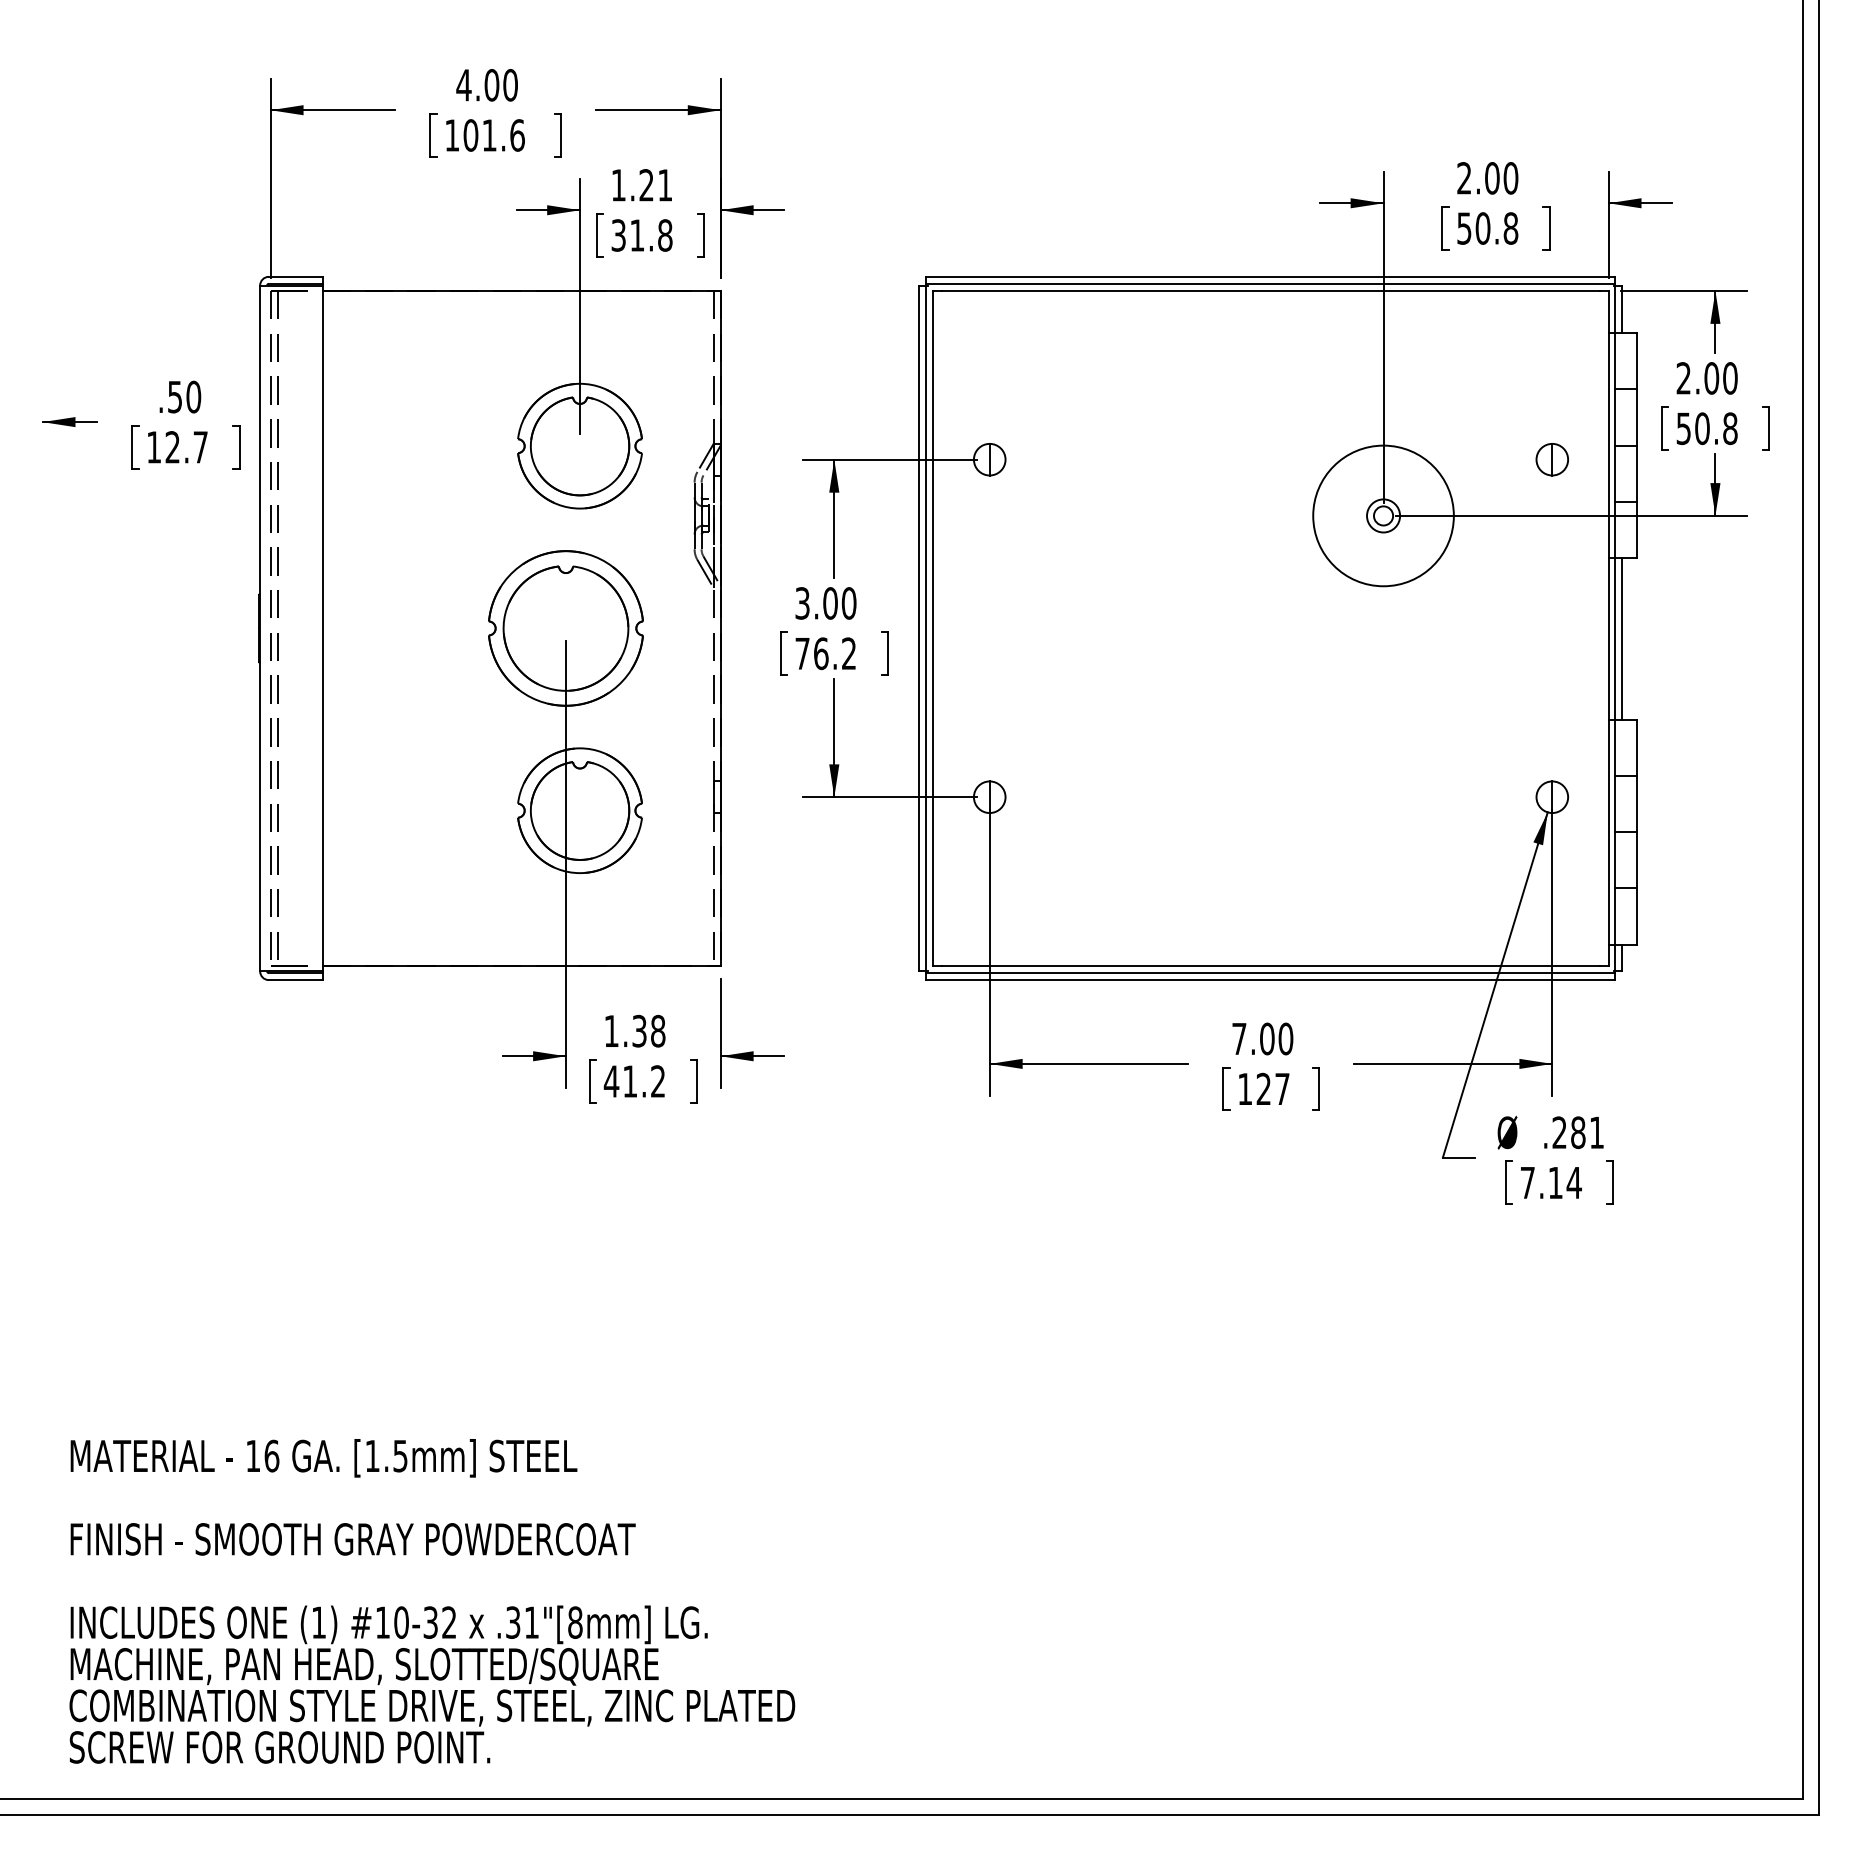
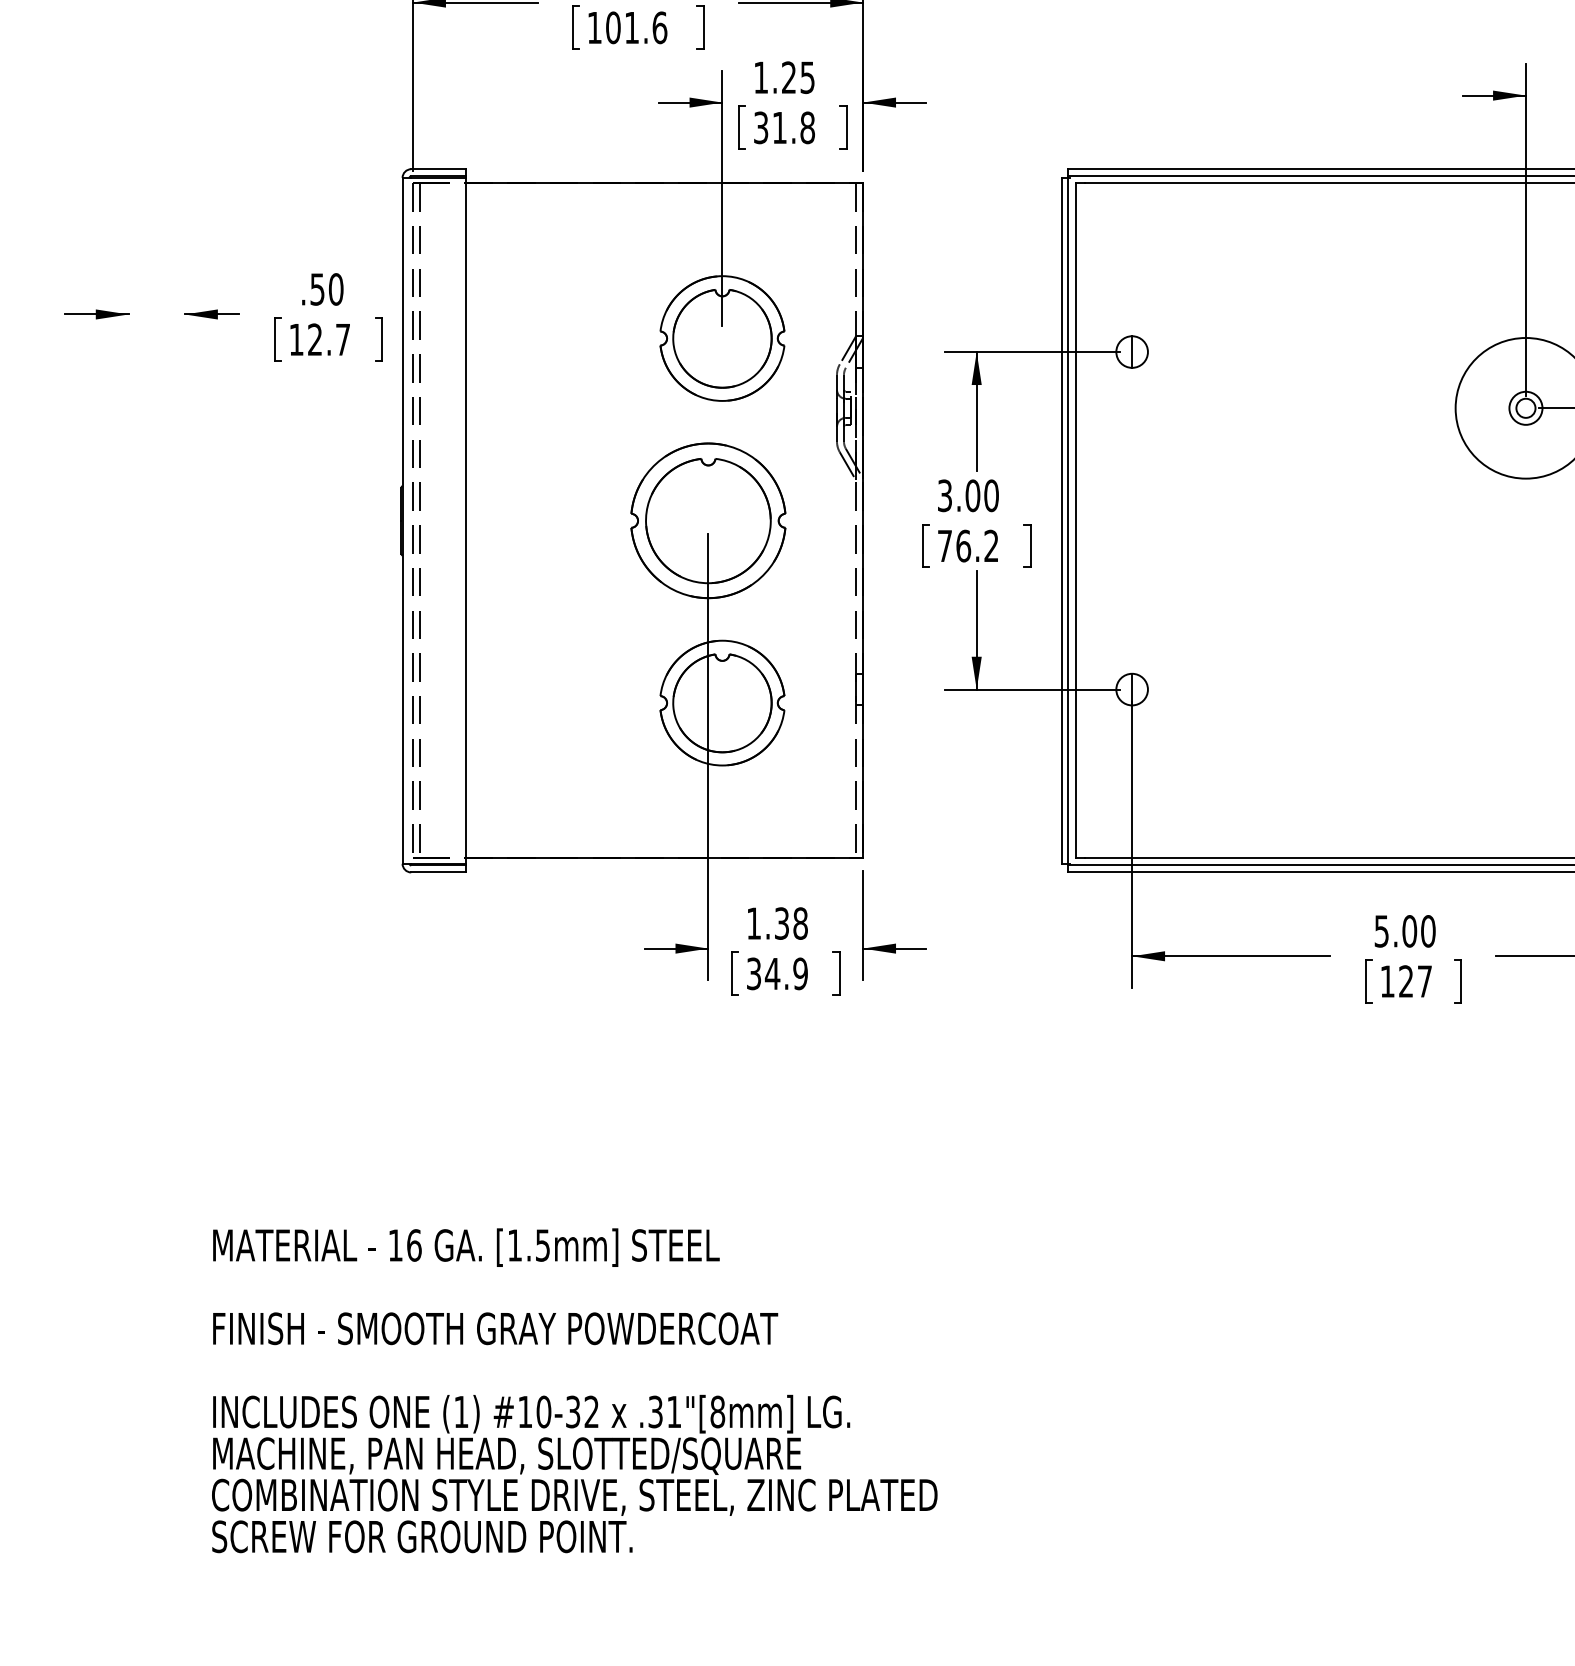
text: (665, 185) -> (807, 77), 1.21 -> 1.25
text: (1239, 1039) -> (1381, 931), 7.00 -> 5.00
text: (634, 1081) -> (776, 973), 41.2 -> 34.9
text: (432, 1601) -> (574, 1390), moved

